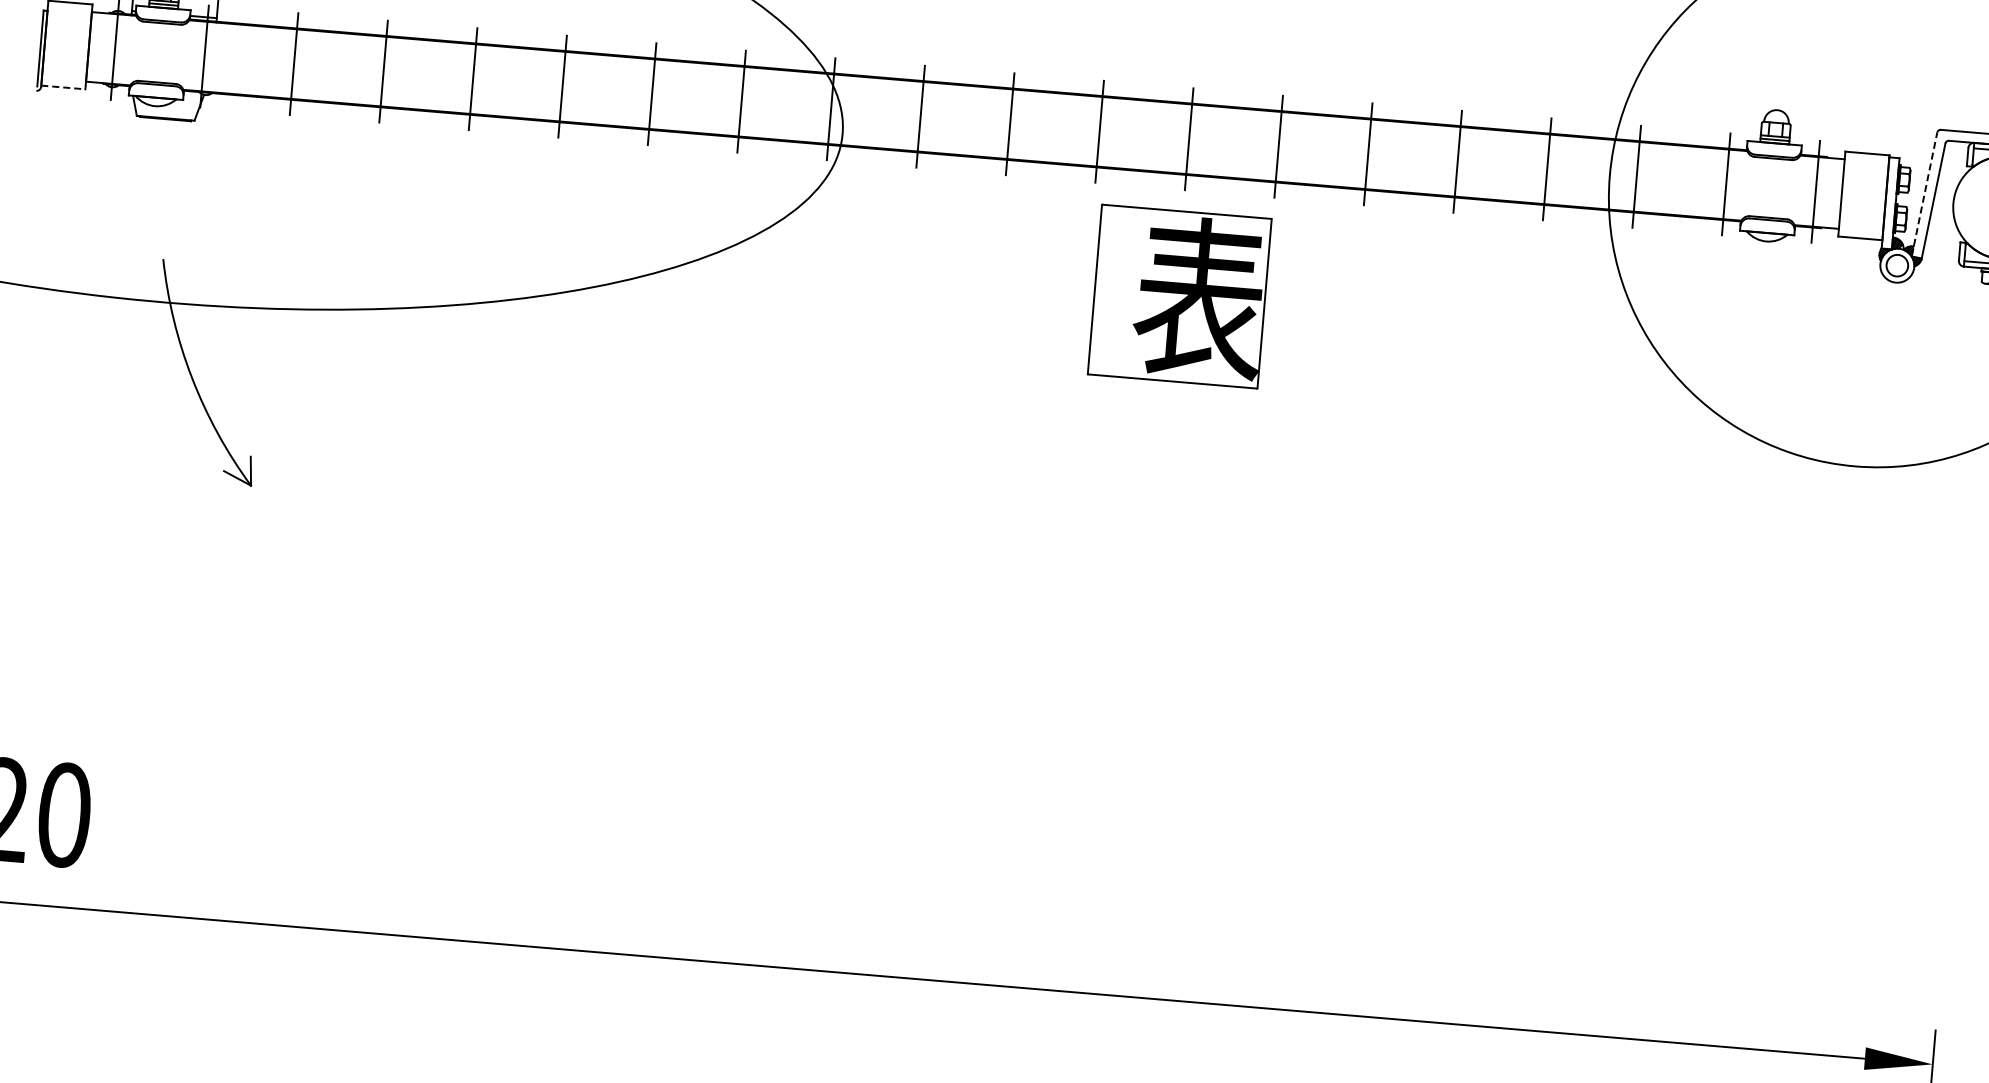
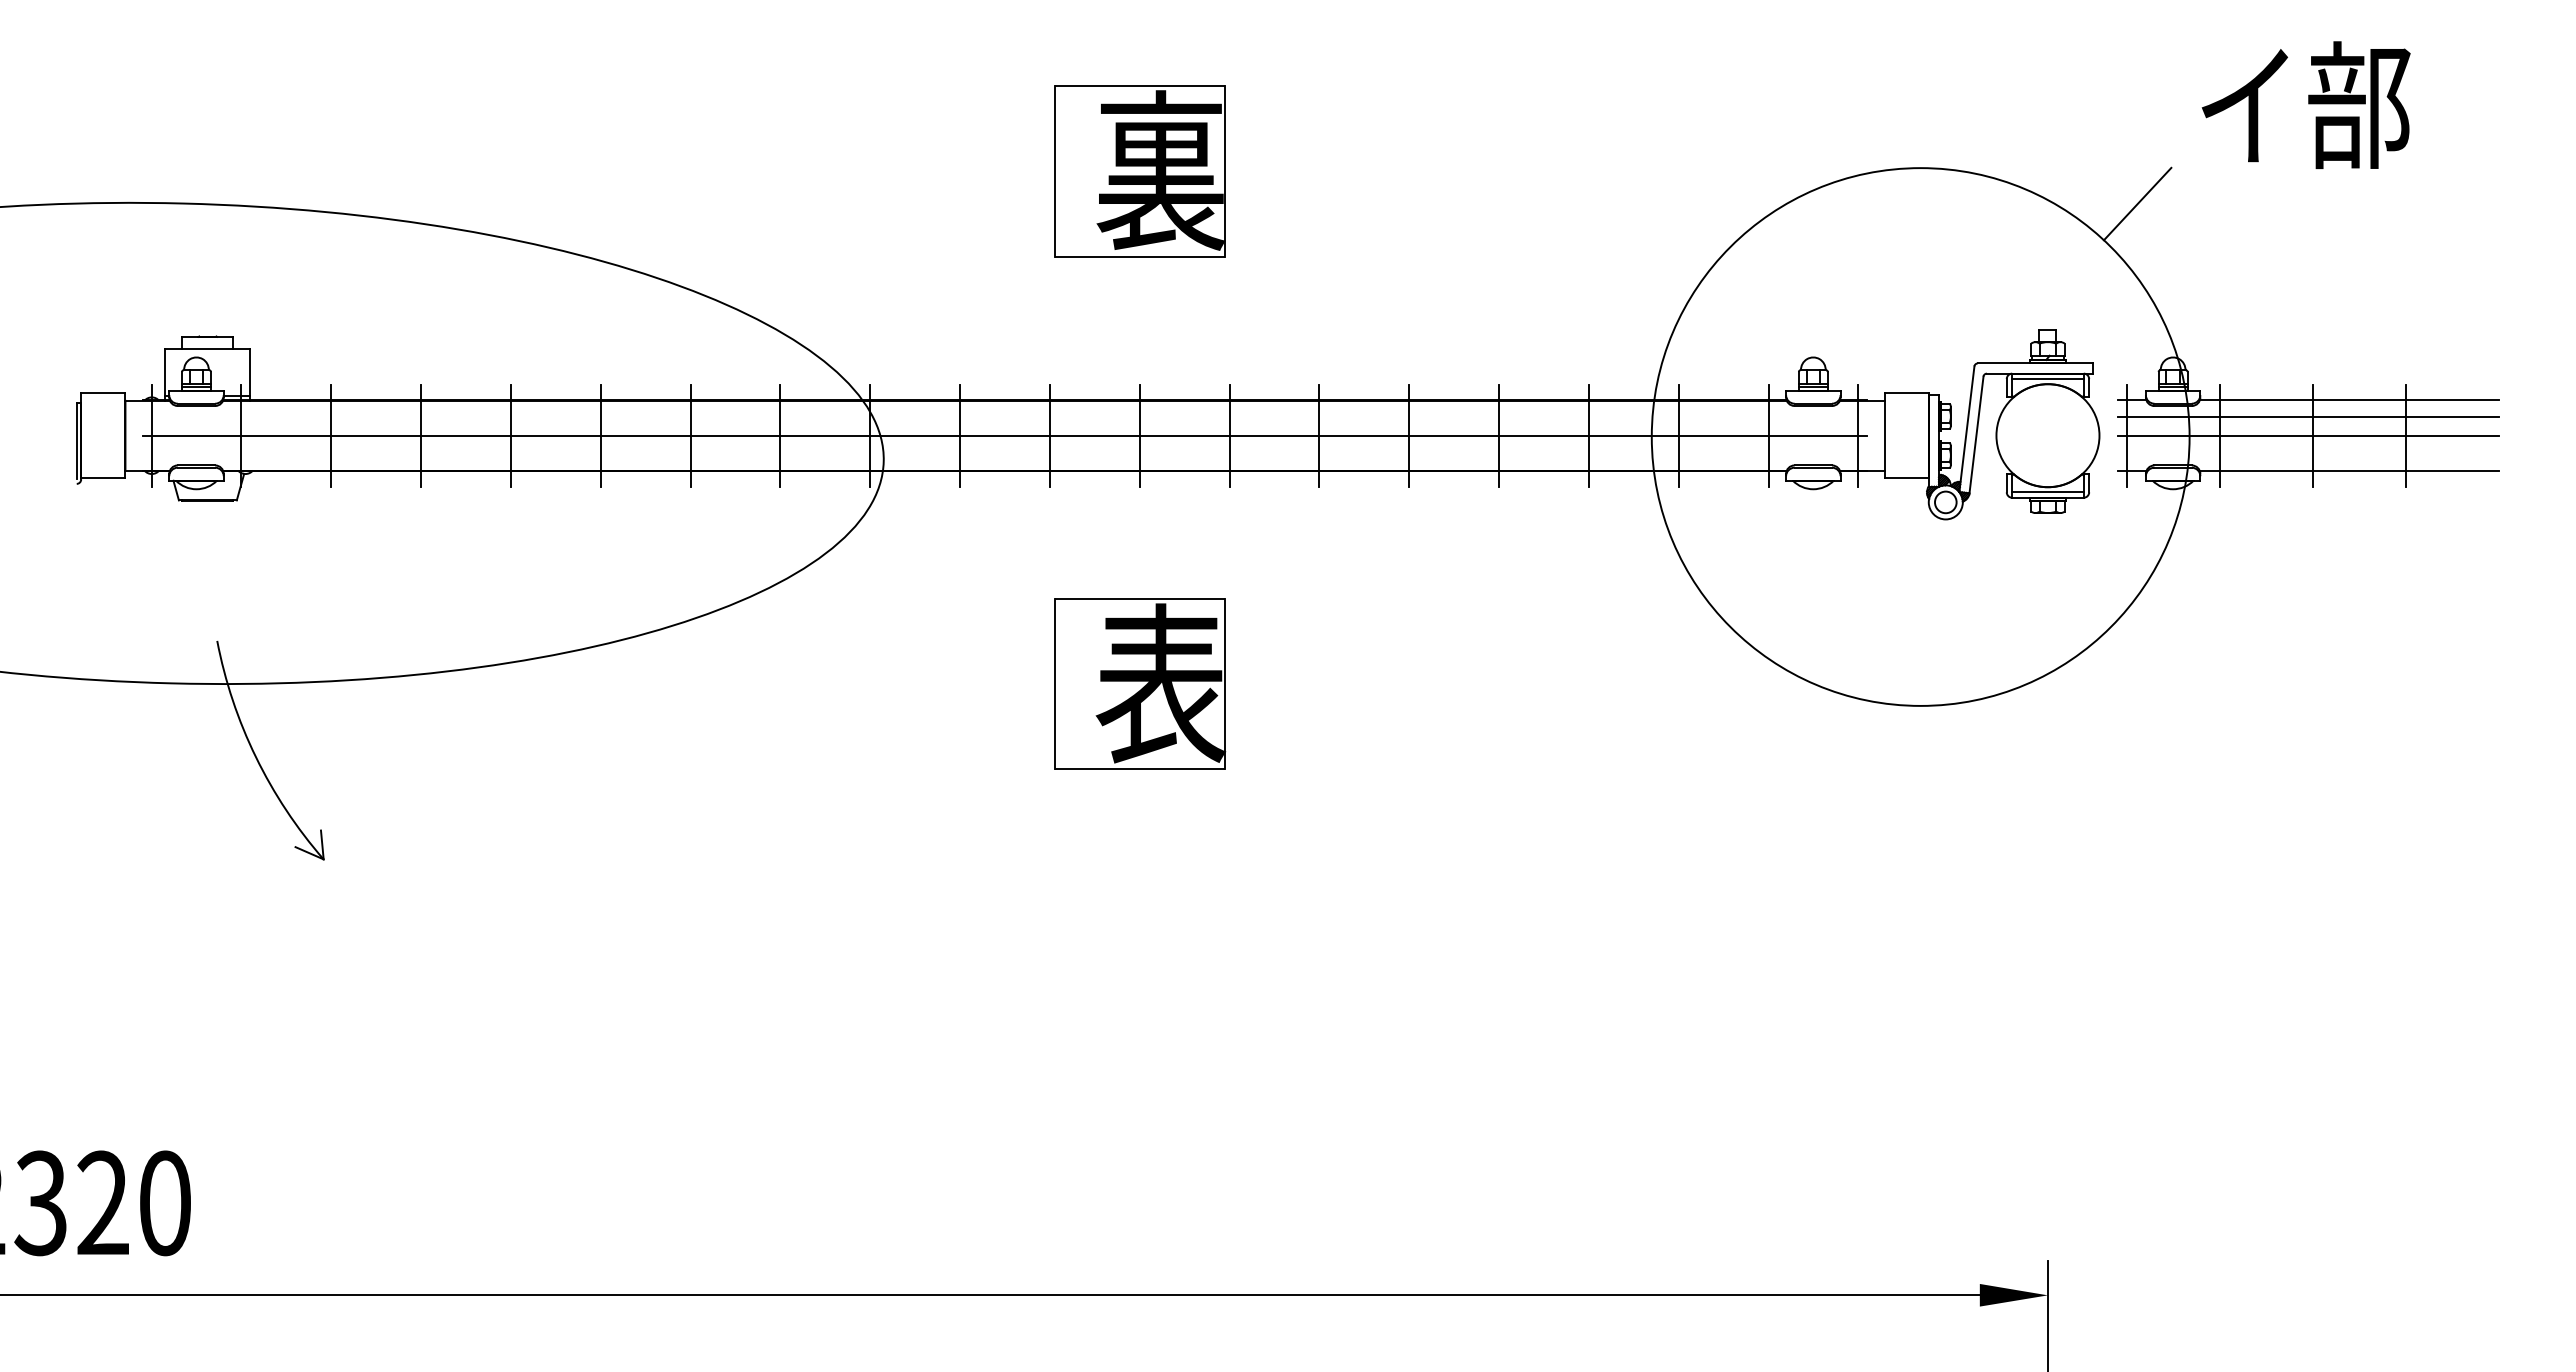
line: (63, 87) -> (103, 478), dashed -> solid
line: (964, 120) -> (1004, 435), added
line: (1924, 193) -> (1966, 428), dashed -> solid
part: (1180, 295) -> (1140, 683), moved

